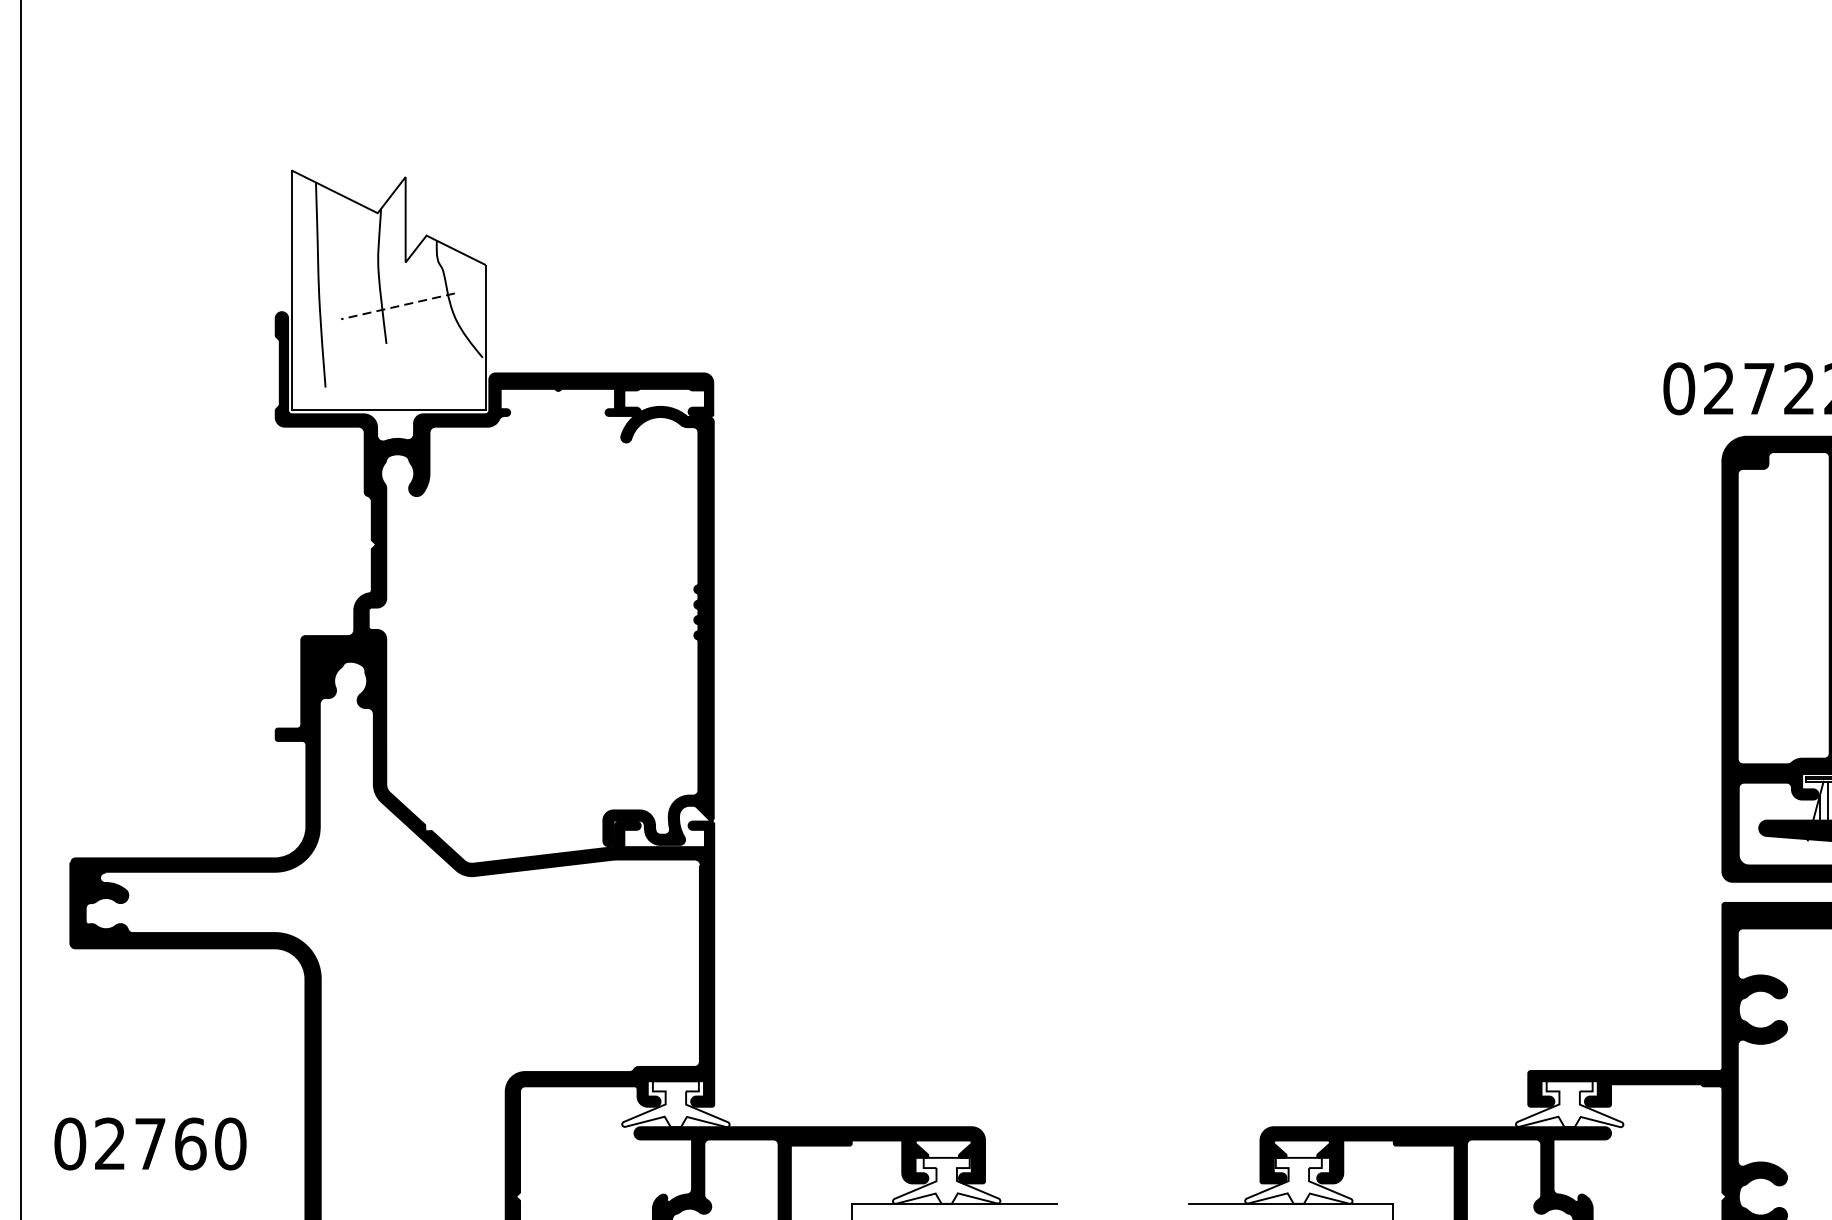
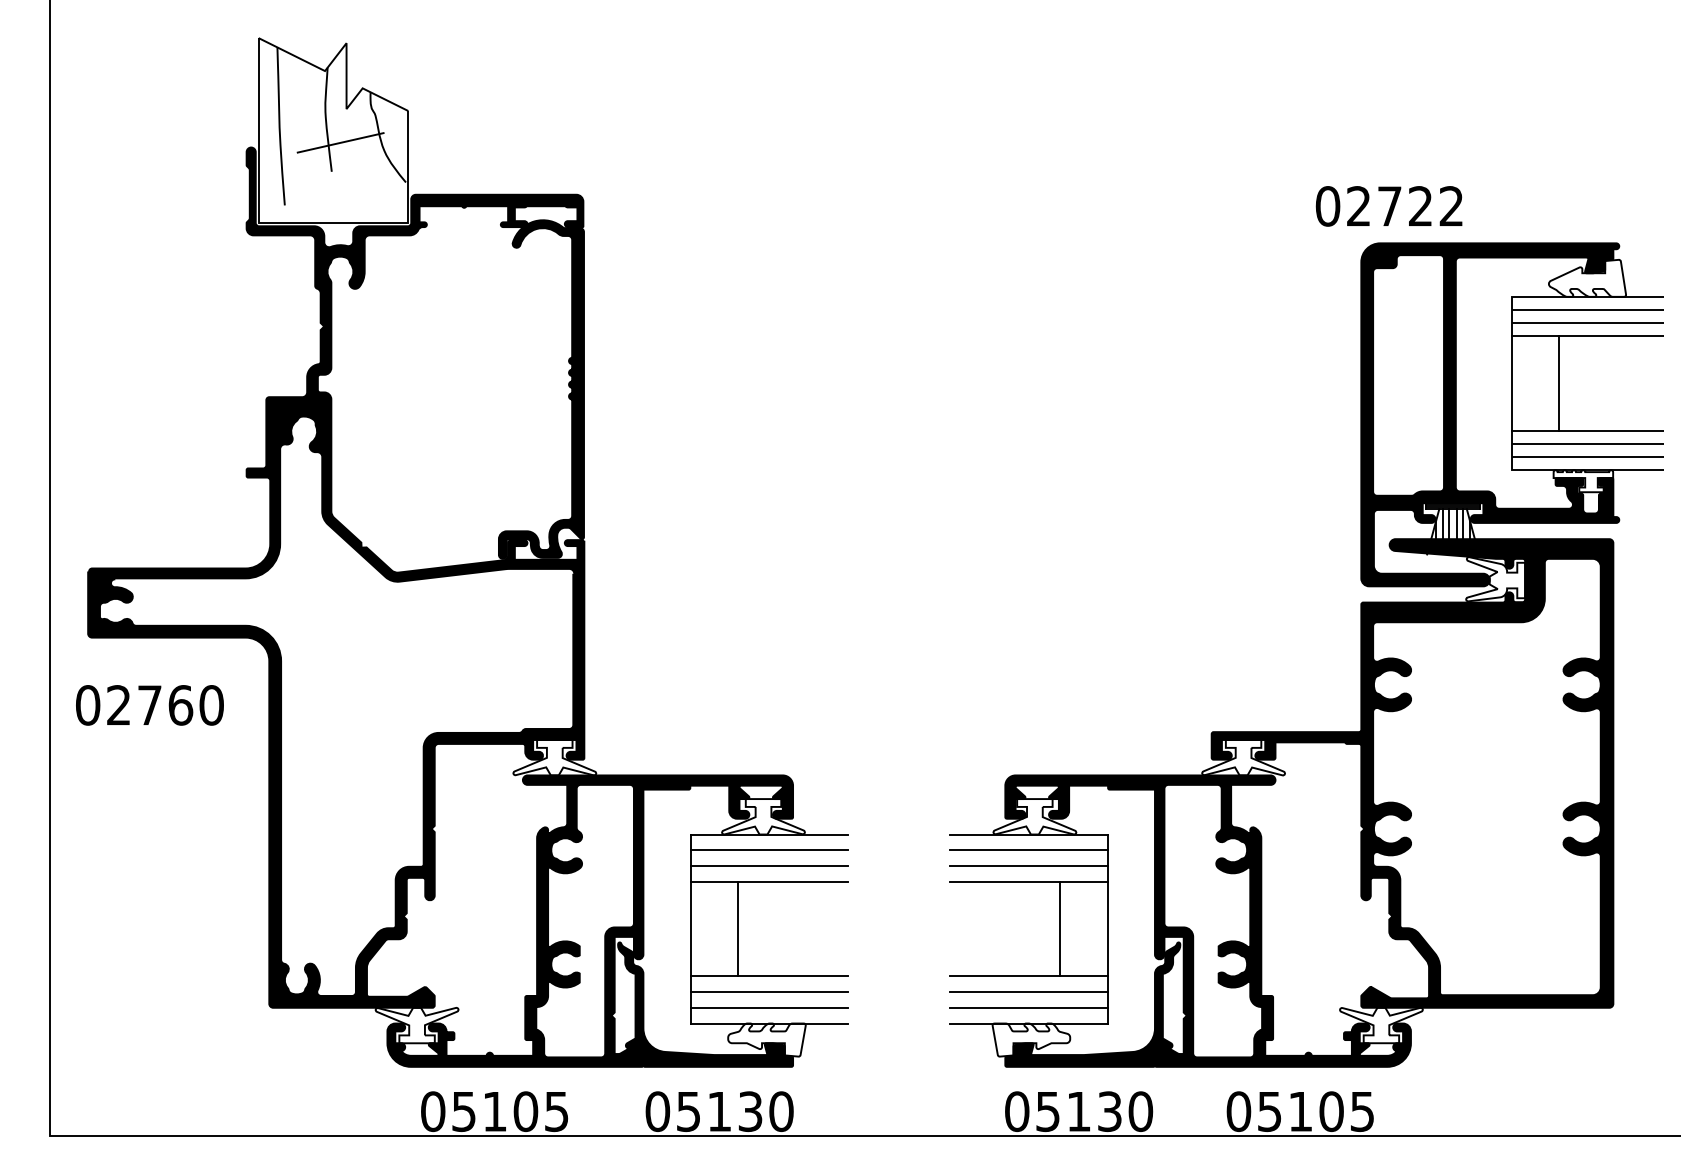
line: (397, 305) -> (340, 142), dashed -> solid
text: (149, 1144) -> (149, 705), moved

